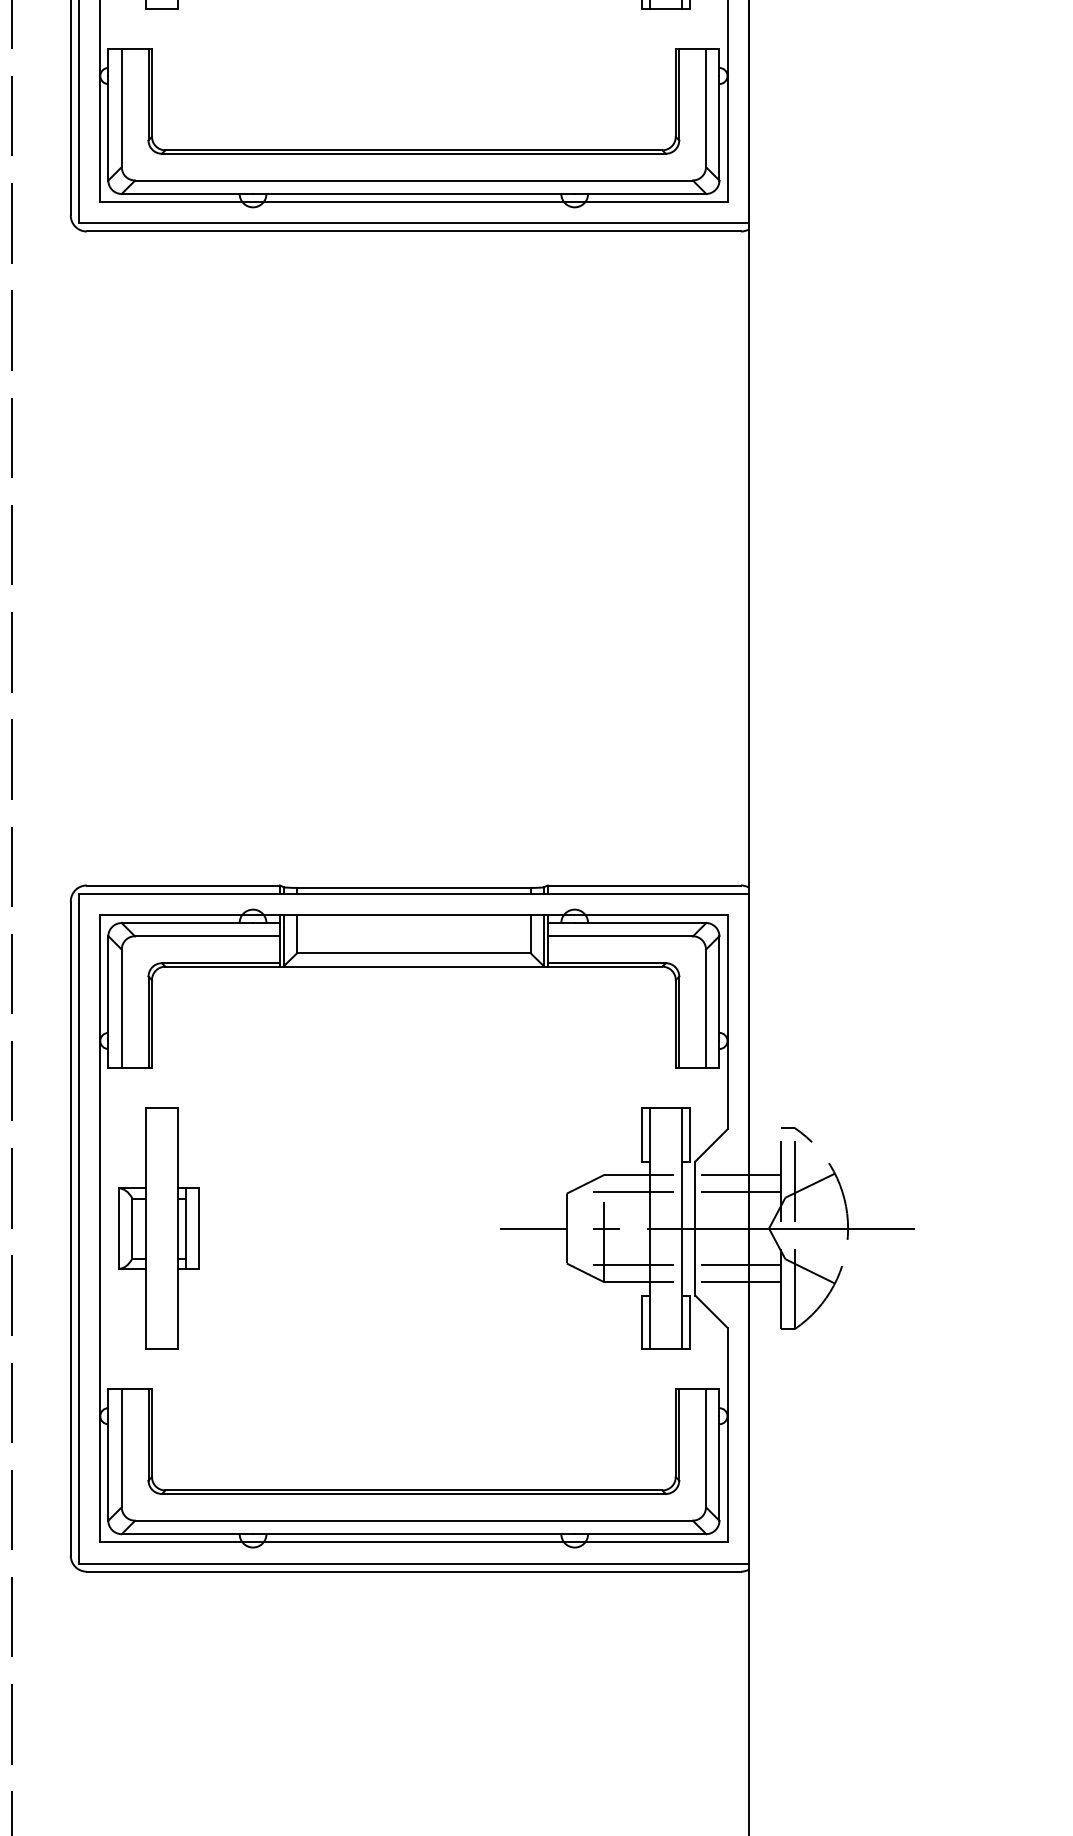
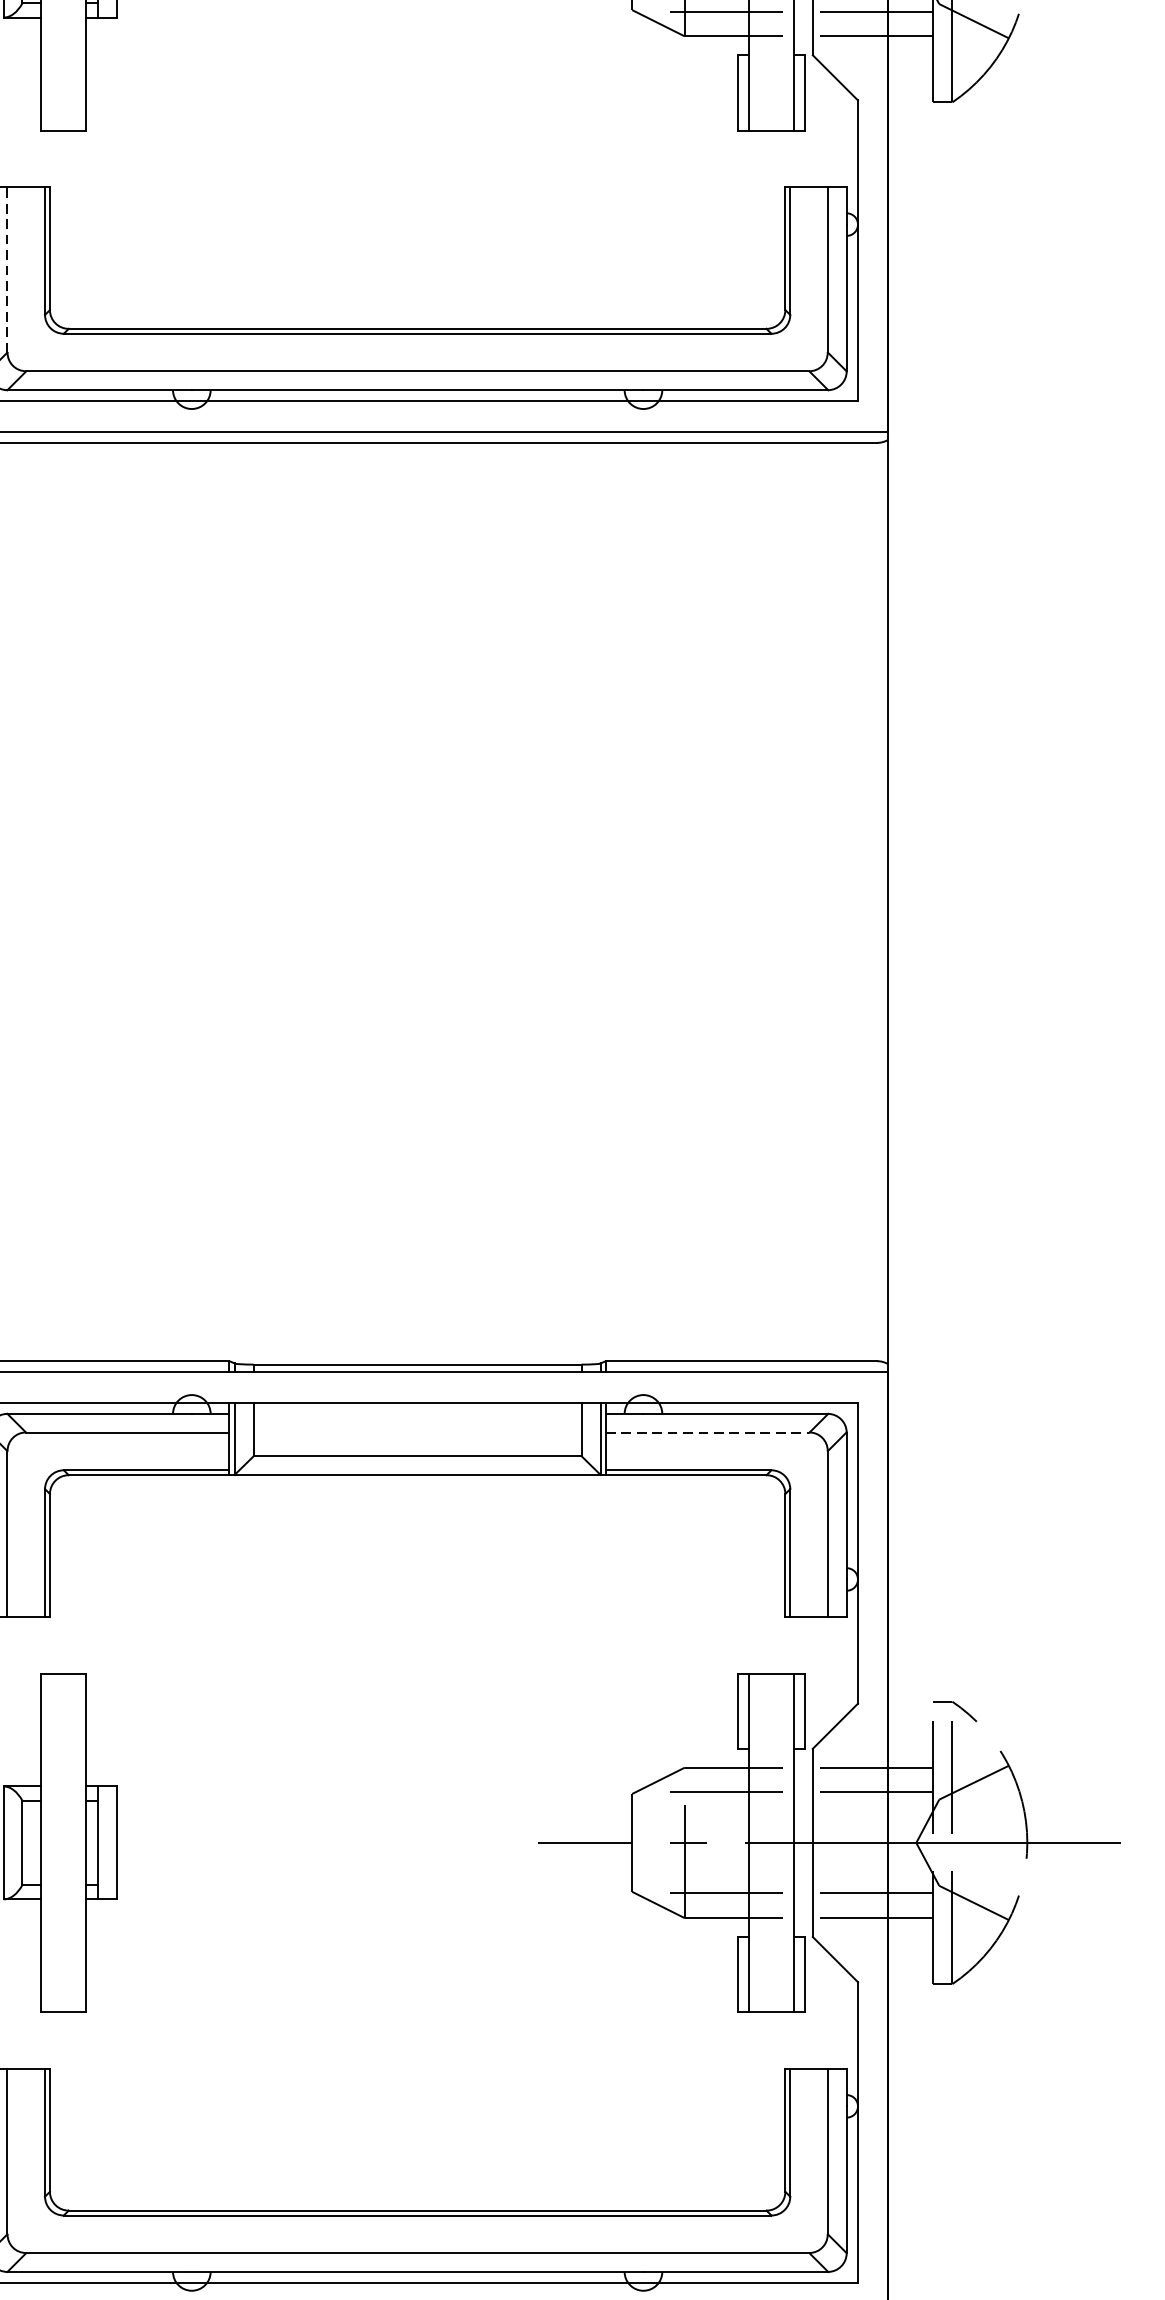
line: (121, 108) -> (7, 270), solid -> dashed
line: (620, 936) -> (707, 1432), solid -> dashed

